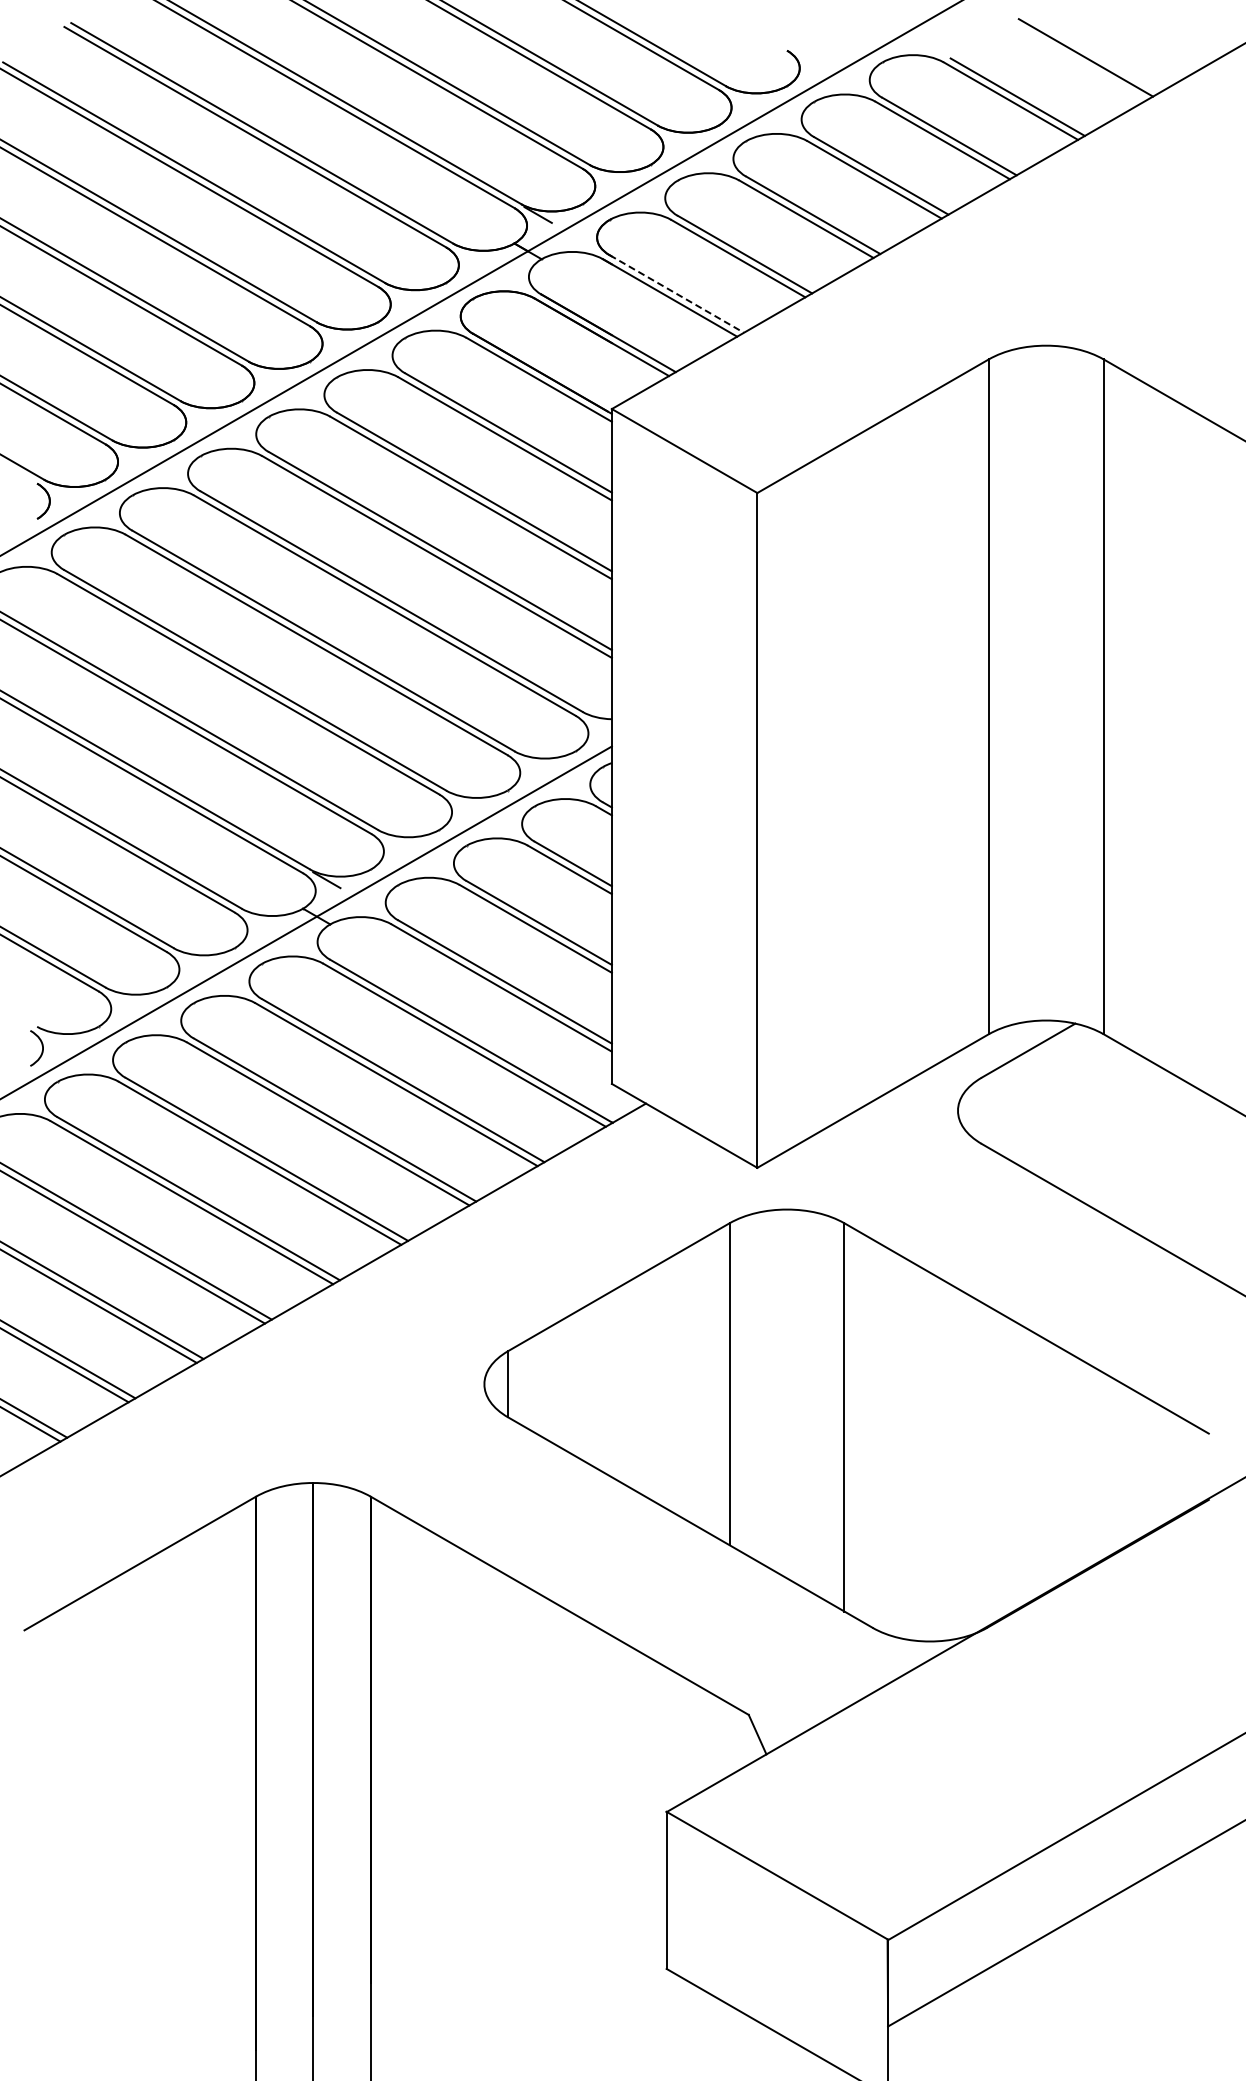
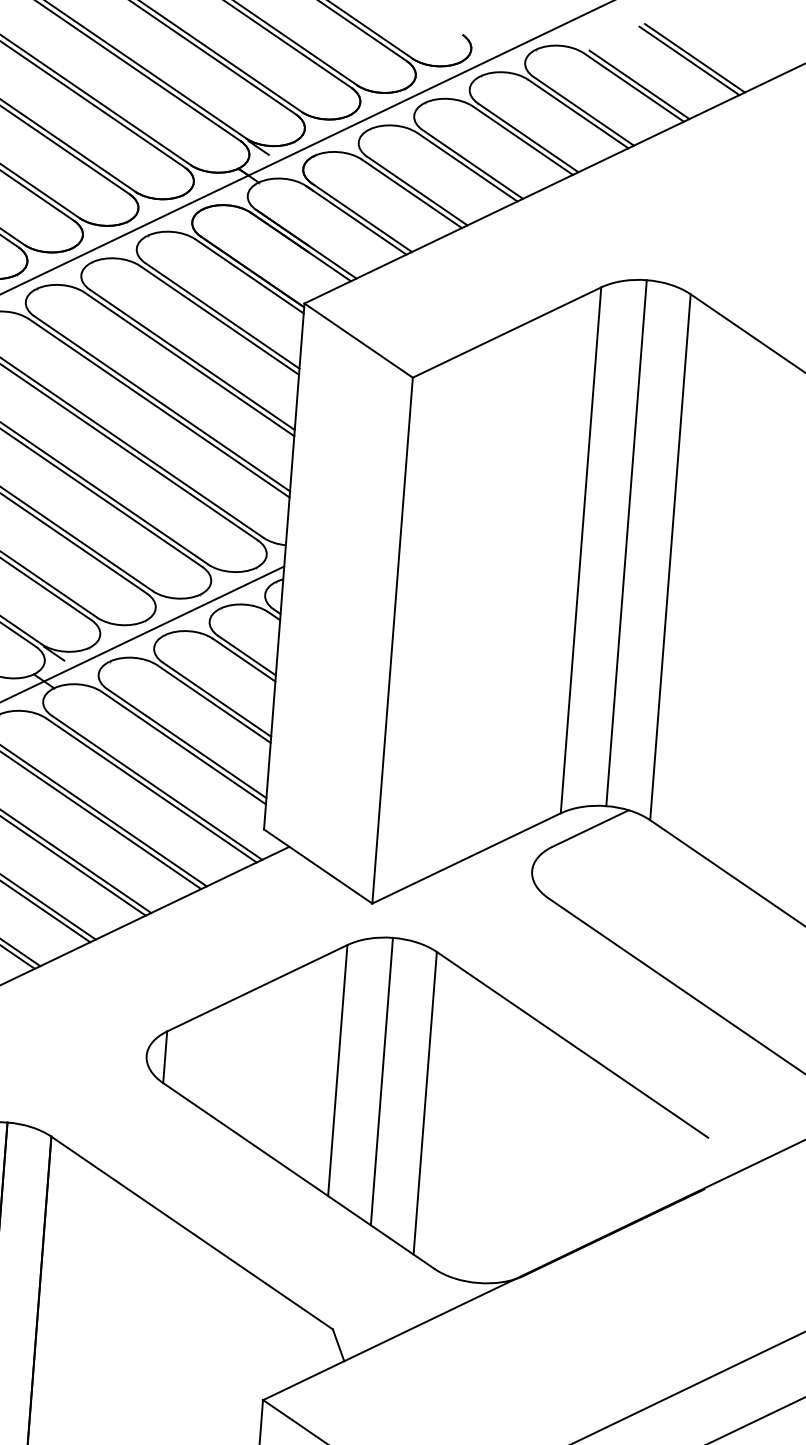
line: (1079, 61) -> (689, 60), added
line: (677, 294) -> (362, 218), dashed -> solid
line: (1046, 682) -> (626, 542), added
line: (787, 1393) -> (382, 1081), added

